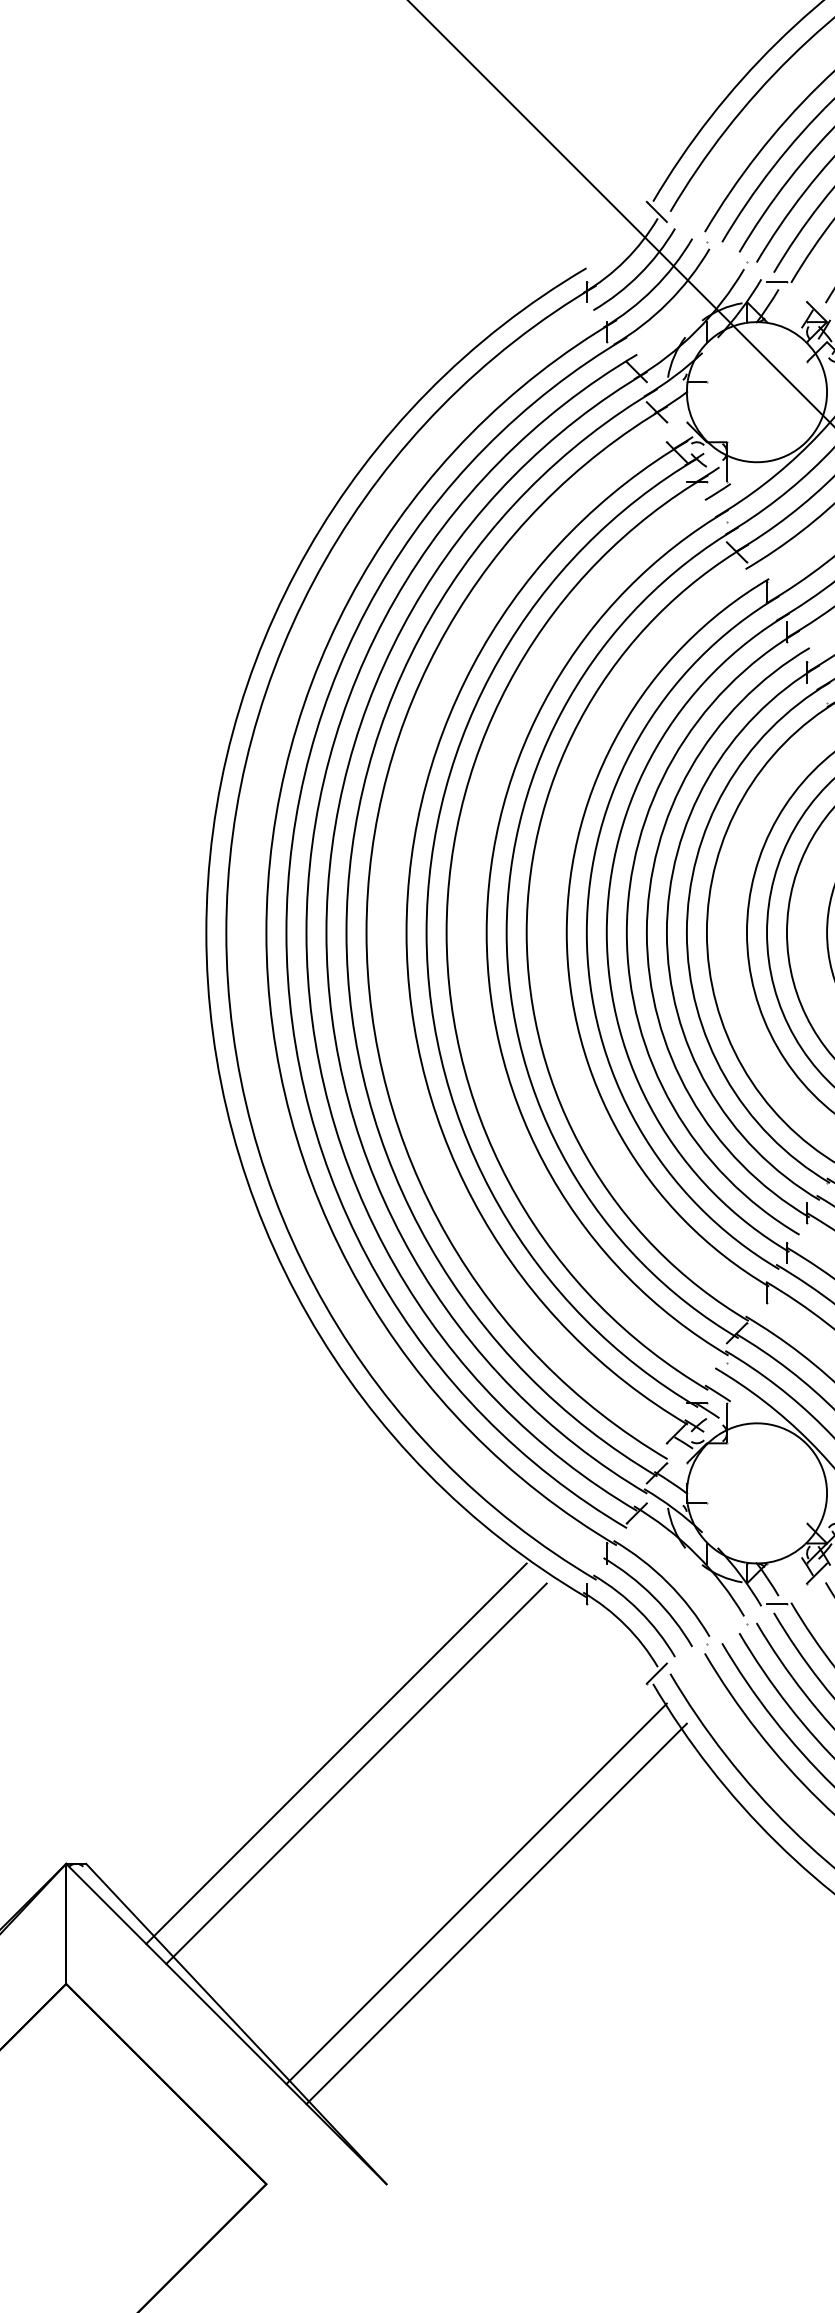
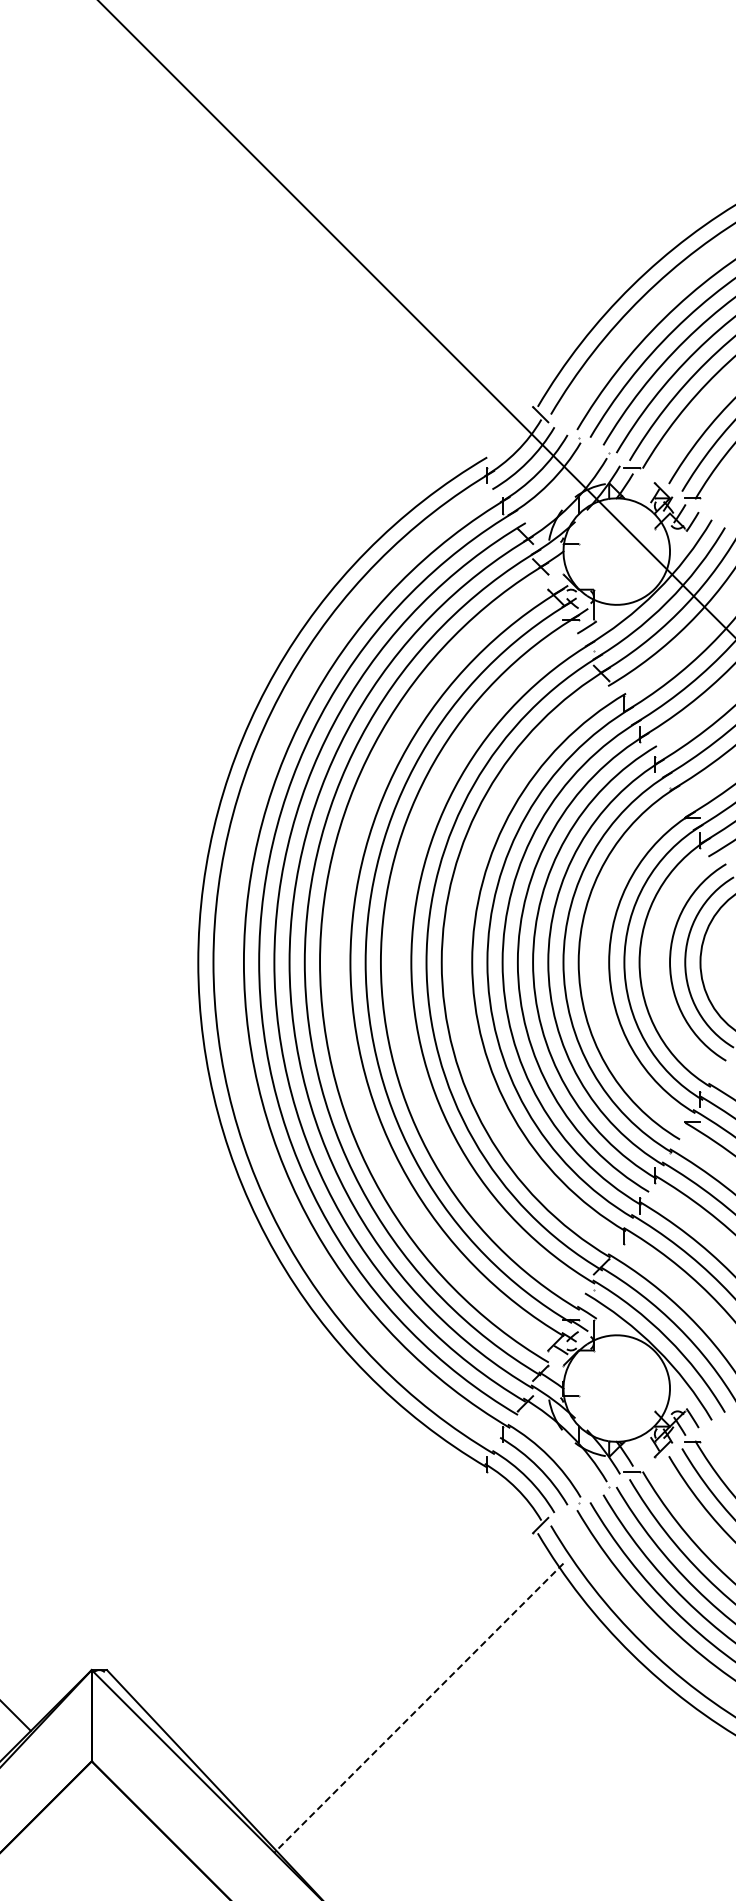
line: (335, 1752) -> (296, 1585), removed
line: (355, 1773) -> (311, 1601), removed
line: (476, 1893) -> (403, 1692), removed
line: (496, 1914) -> (418, 1708), solid -> dashed

